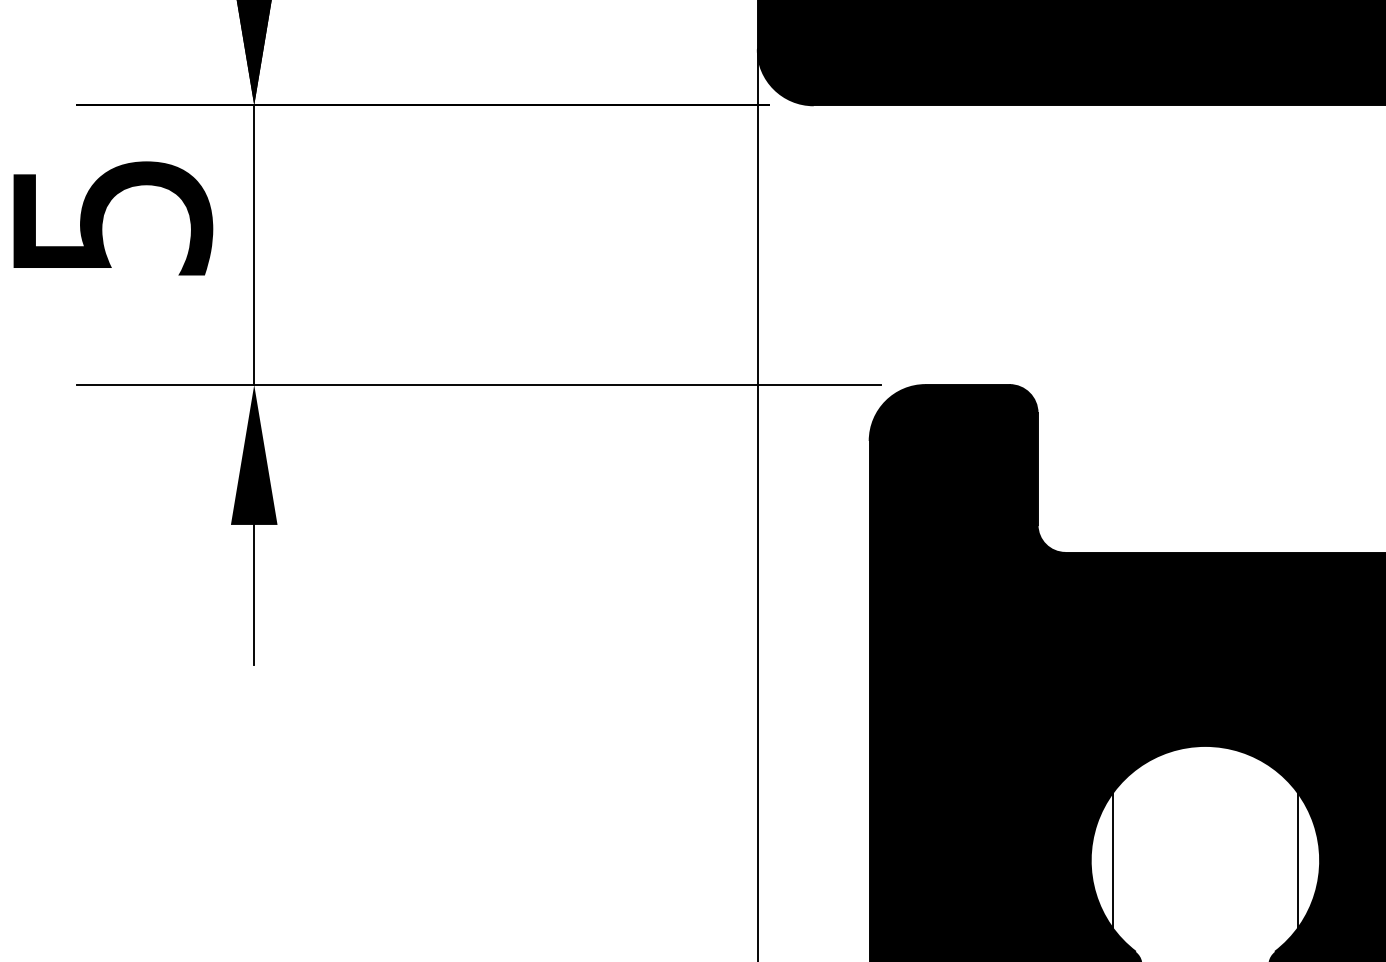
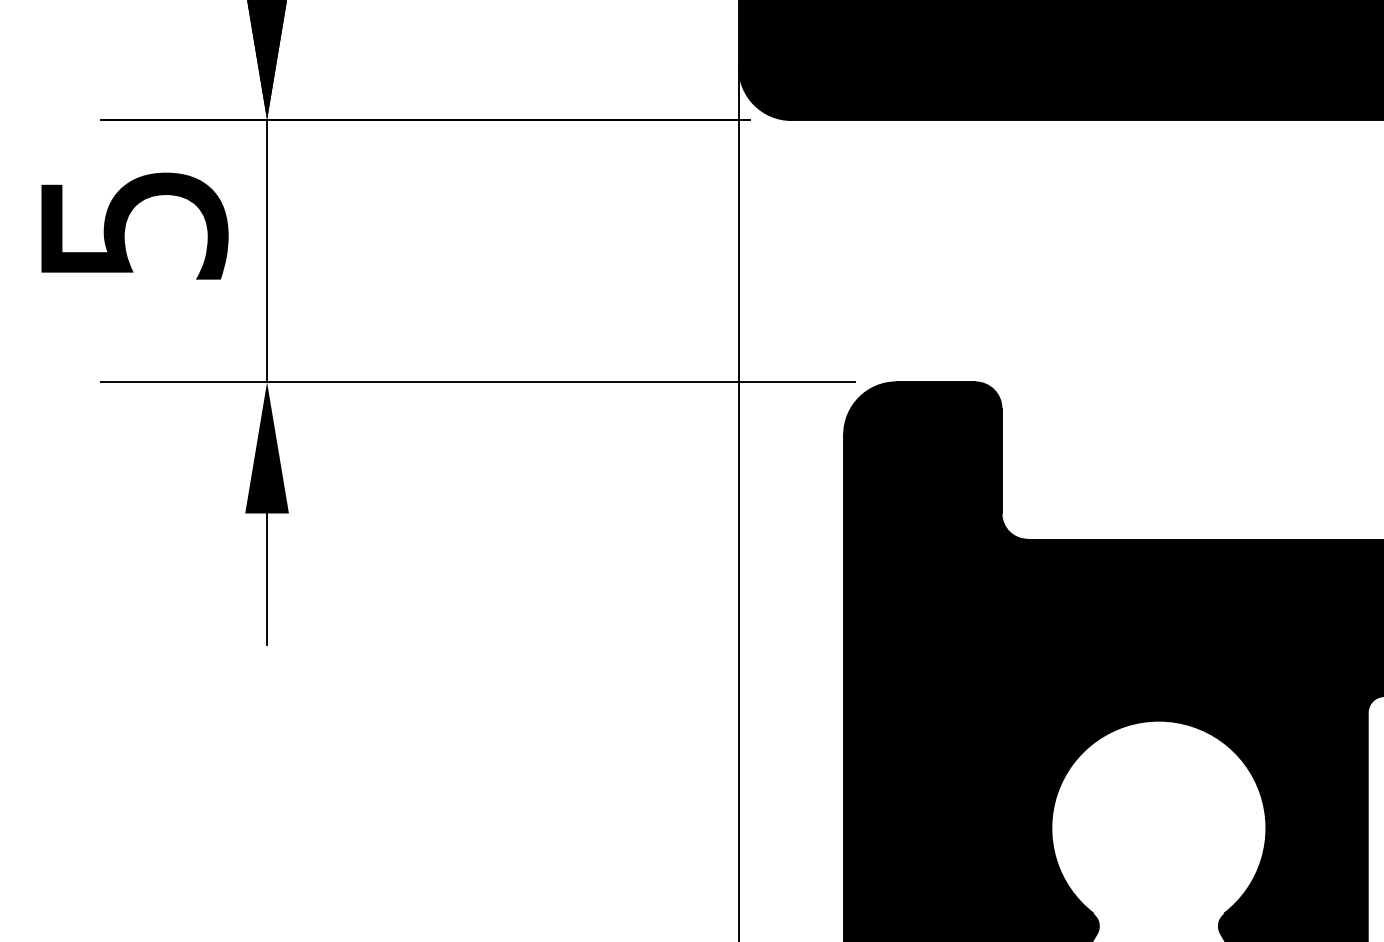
line: (1113, 860) -> (1072, 828), removed
line: (1297, 860) -> (1245, 828), removed

